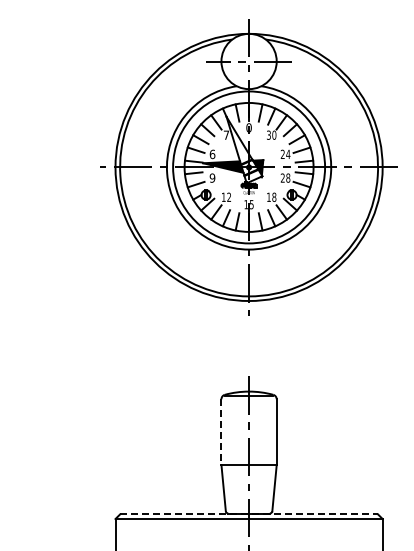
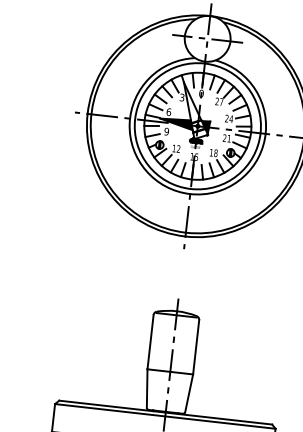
text: (226, 134) -> (182, 97), 7 -> 3
text: (271, 134) -> (219, 101), 30 -> 27
text: (288, 177) -> (229, 138), 28 -> 21
line: (221, 432) -> (150, 342), dashed -> solid
line: (249, 514) -> (166, 412), dashed -> solid

